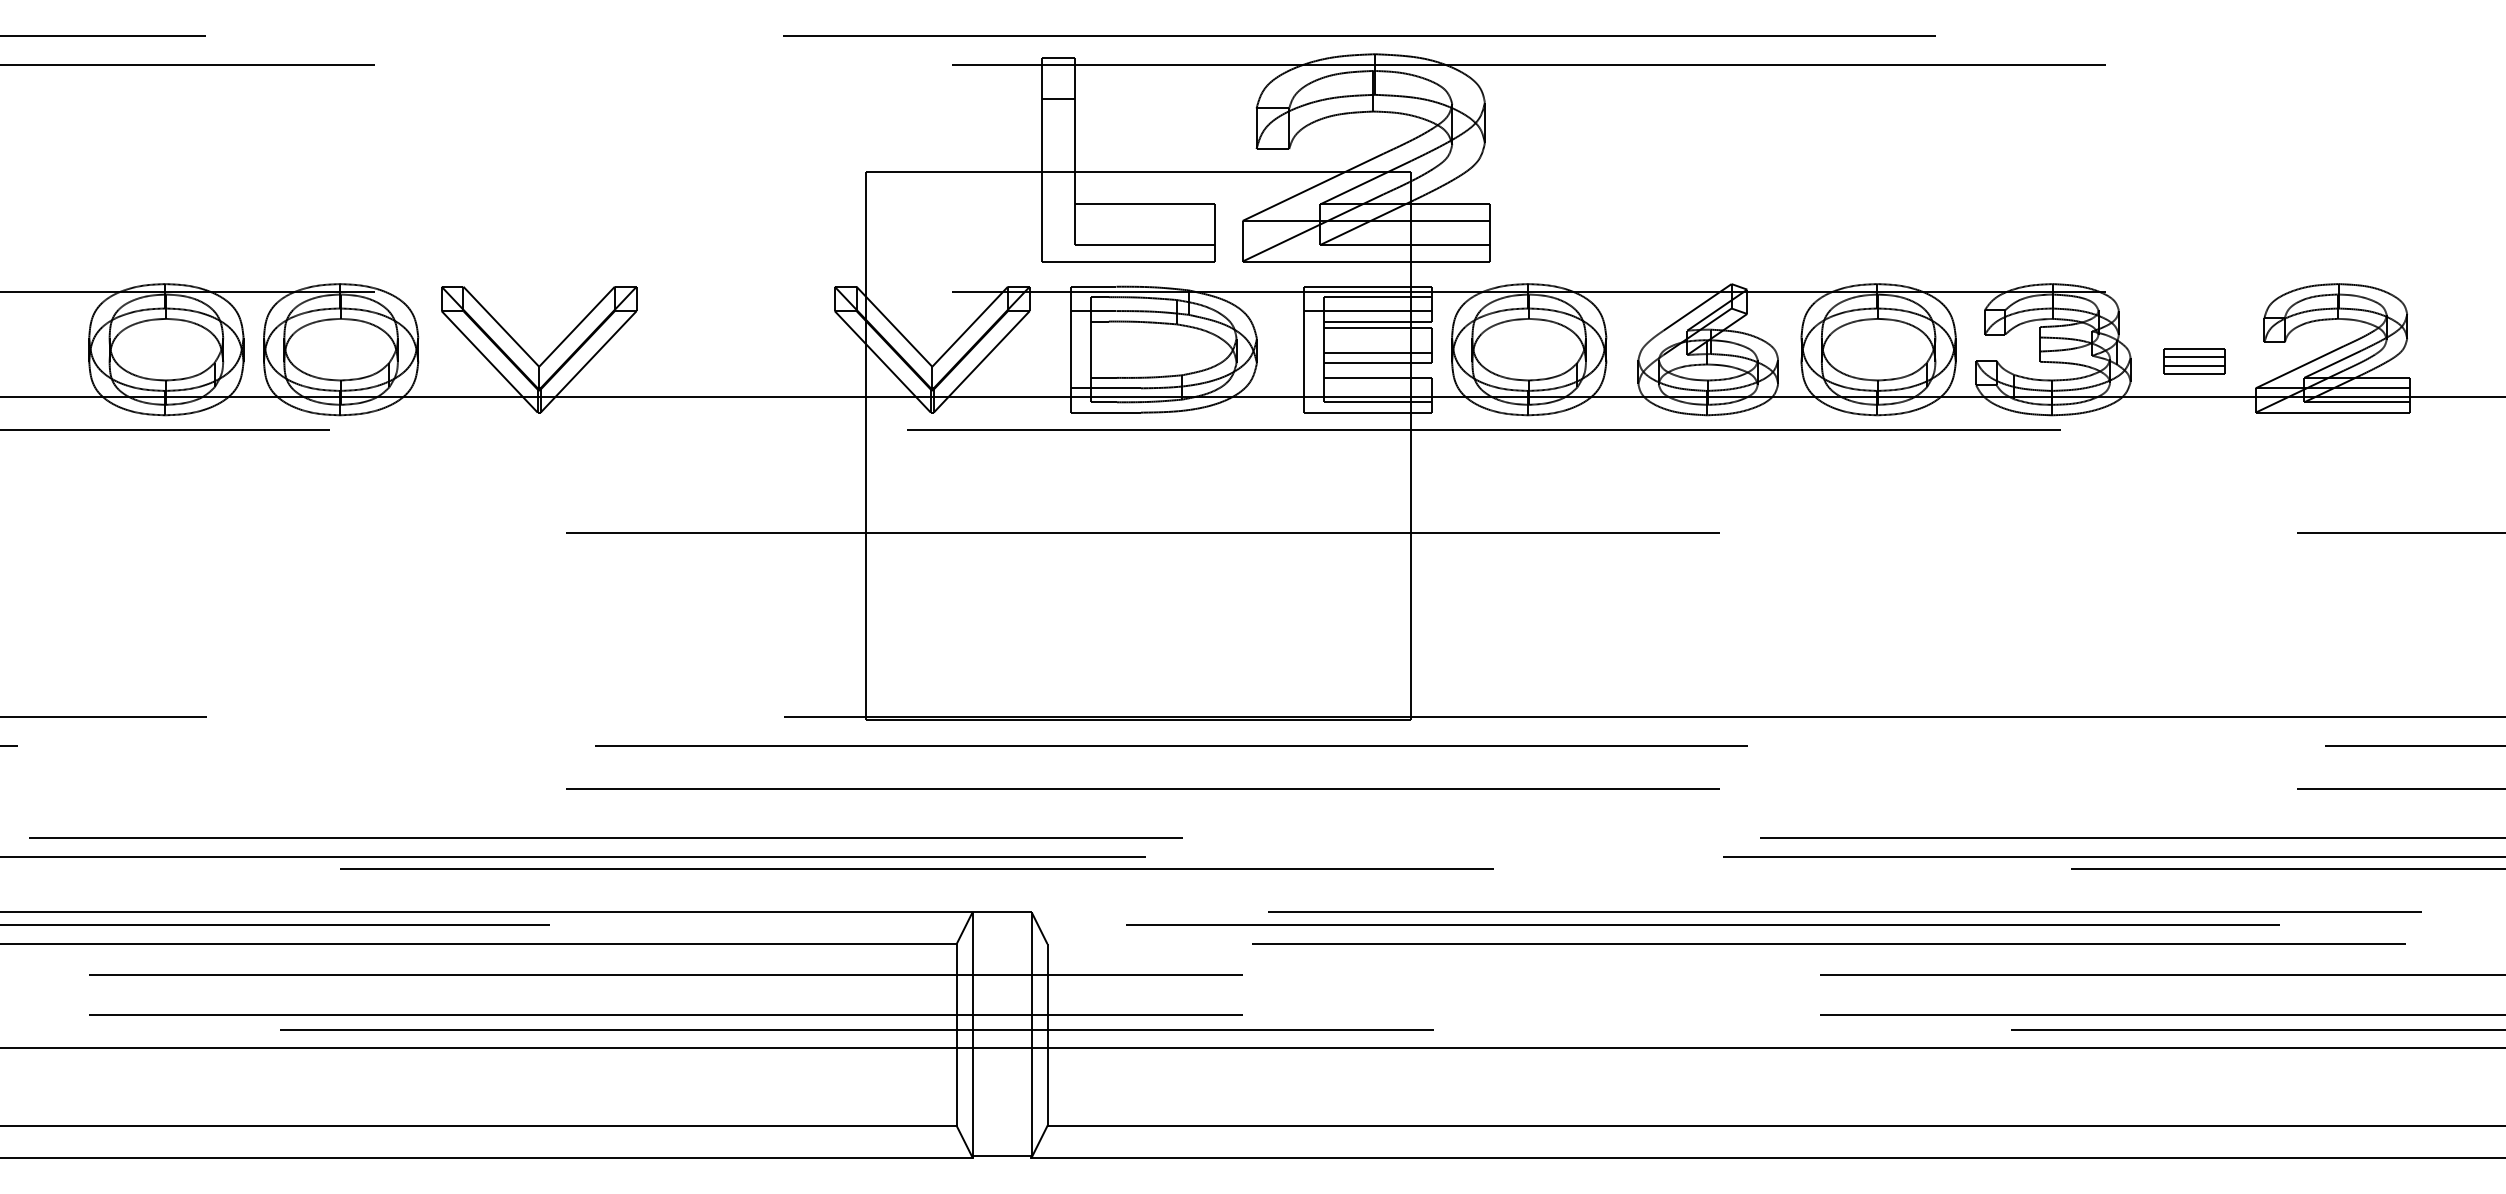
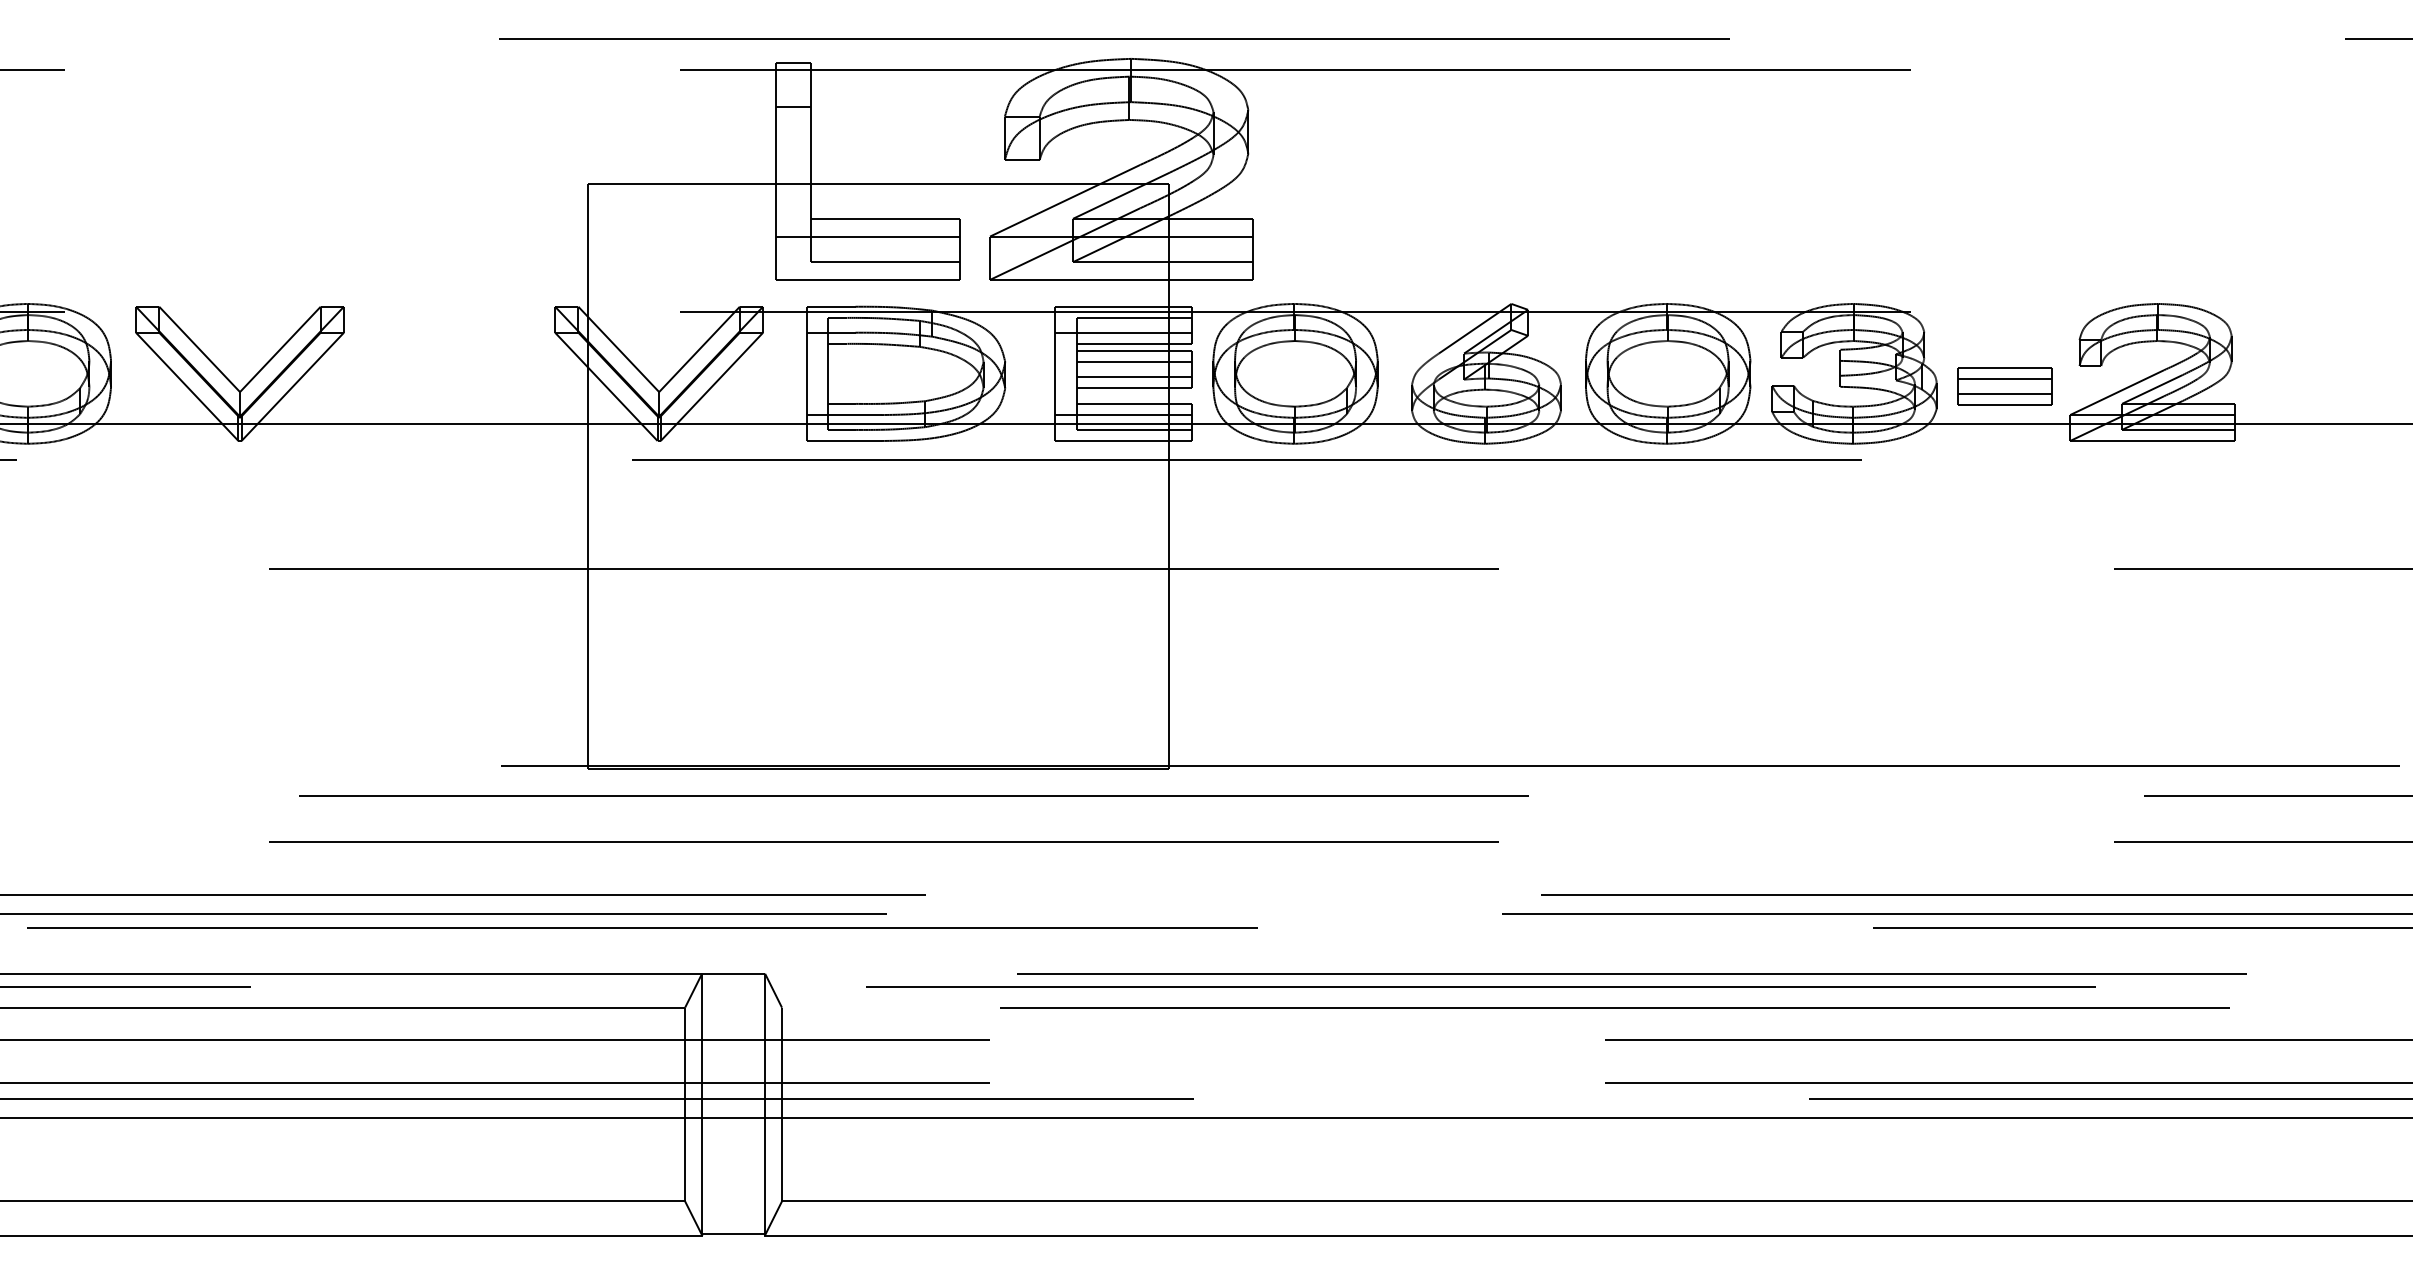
line: (1128, 220) -> (868, 236), added
line: (1377, 338) -> (1133, 361), added
part: (2194, 361) -> (2004, 386), size x1.43
line: (1367, 388) -> (1123, 415), added

